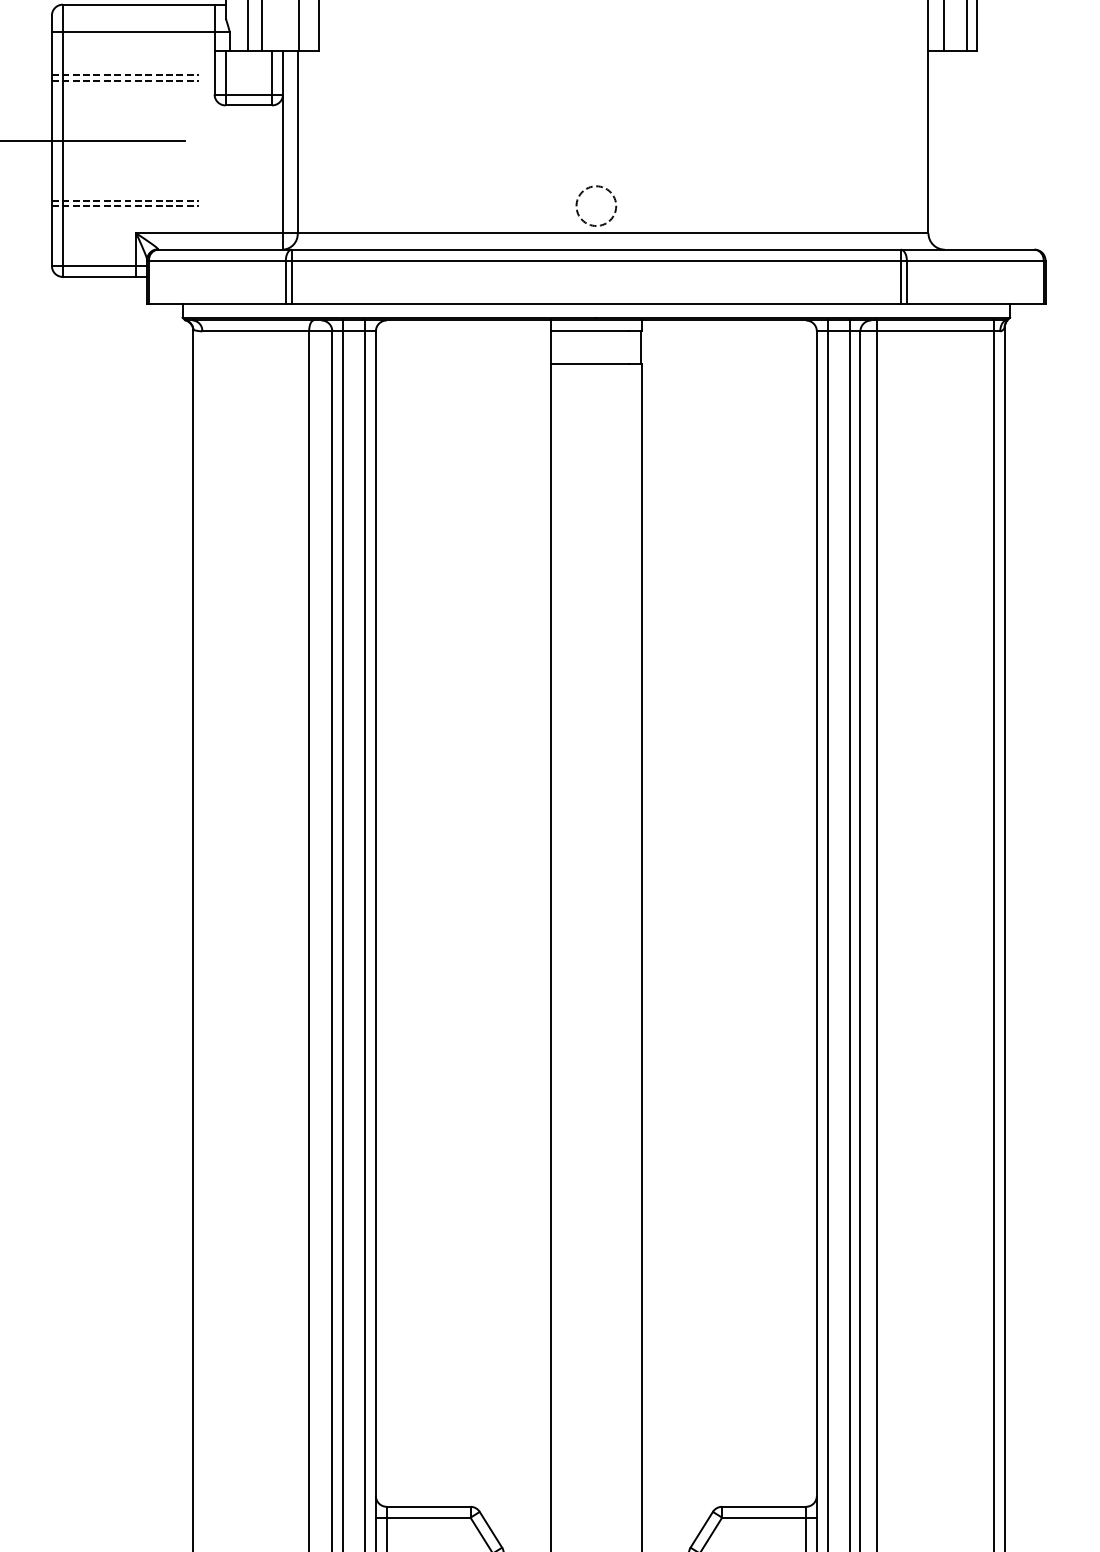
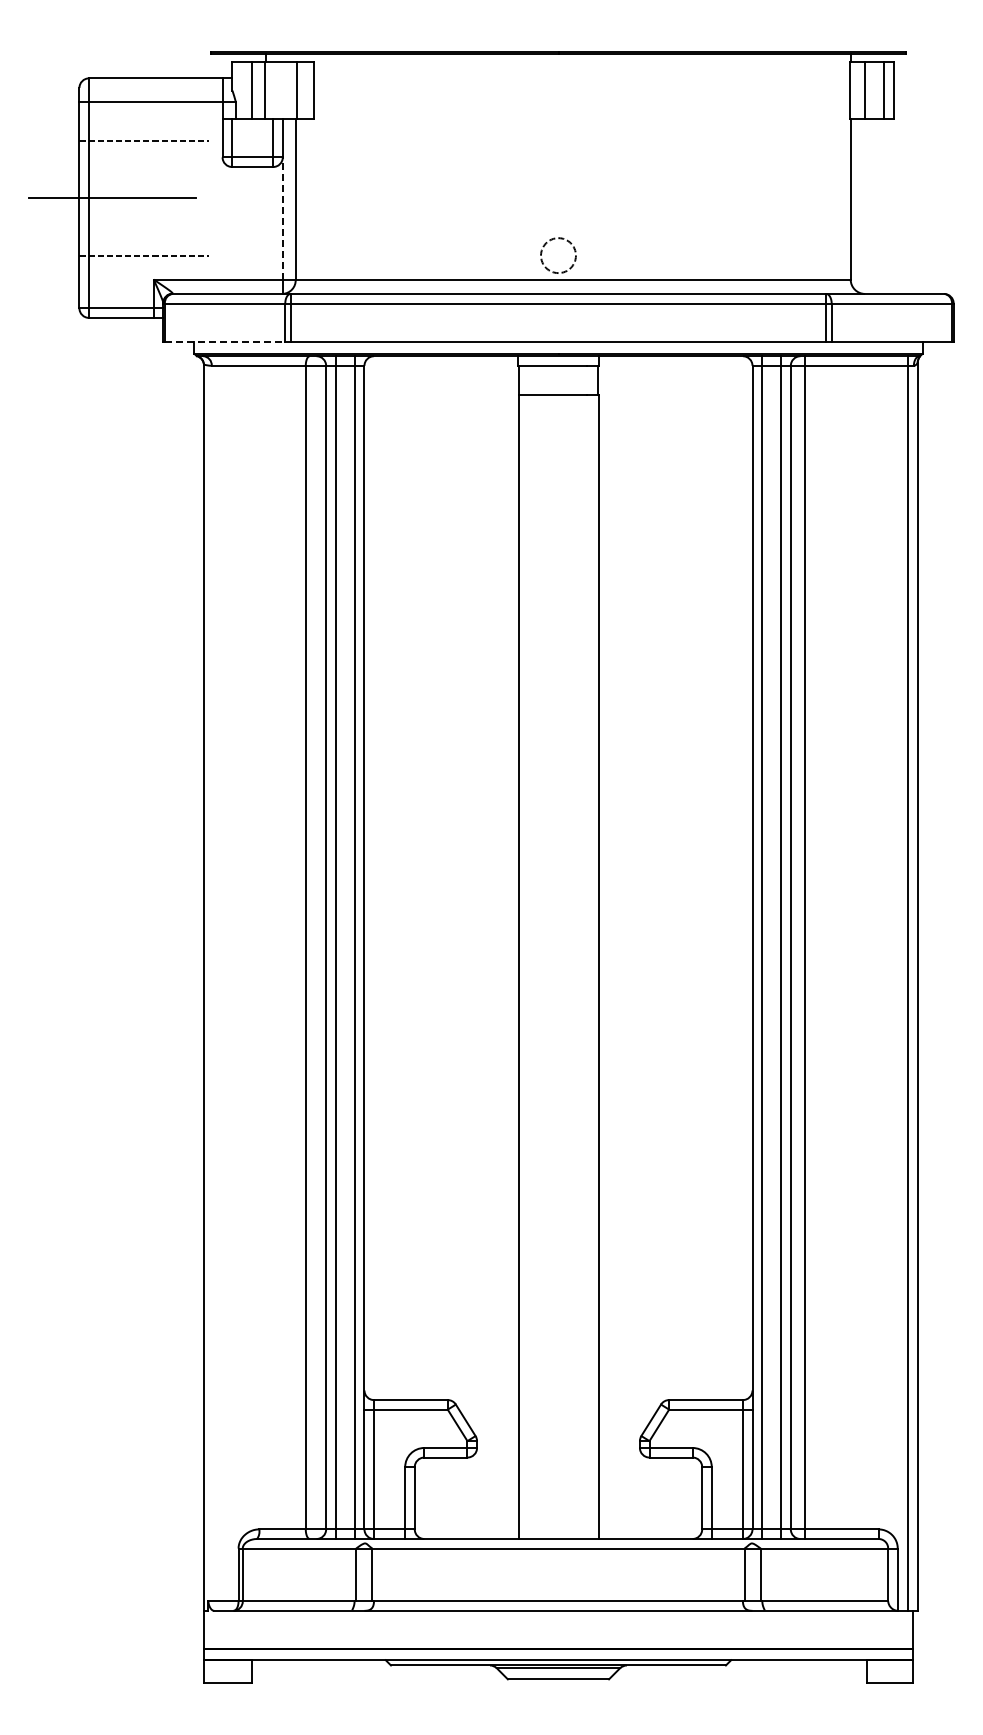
line: (125, 80) -> (144, 145), removed
line: (282, 163) -> (282, 218), solid -> dashed
line: (125, 200) -> (144, 250), removed
line: (217, 303) -> (225, 341), solid -> dashed

